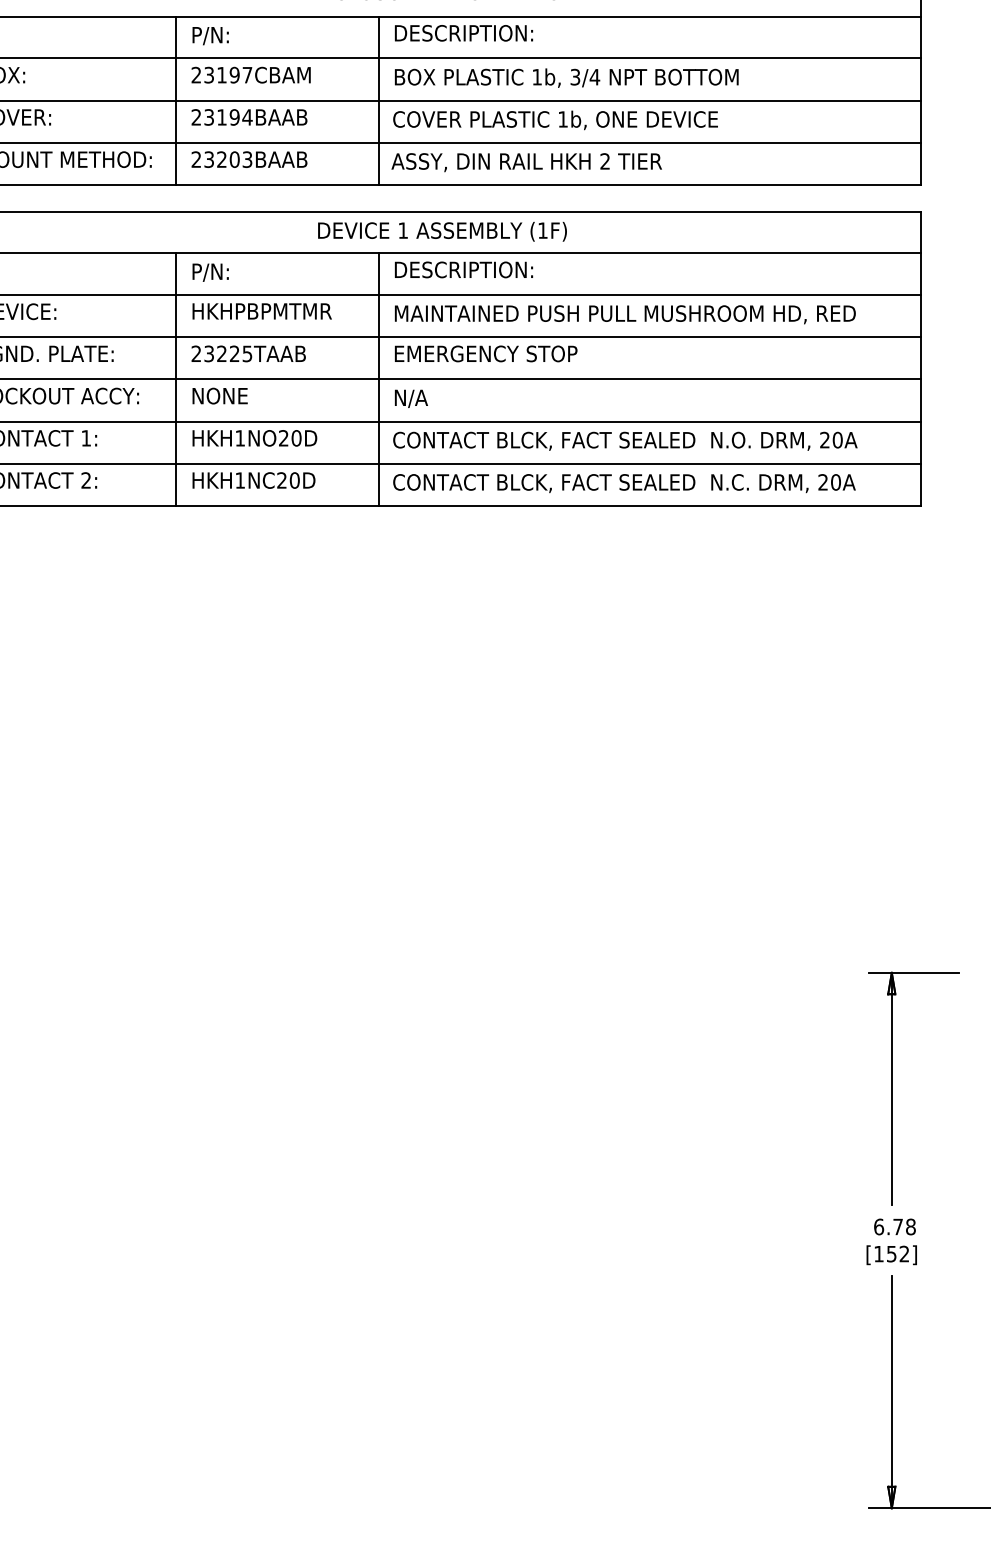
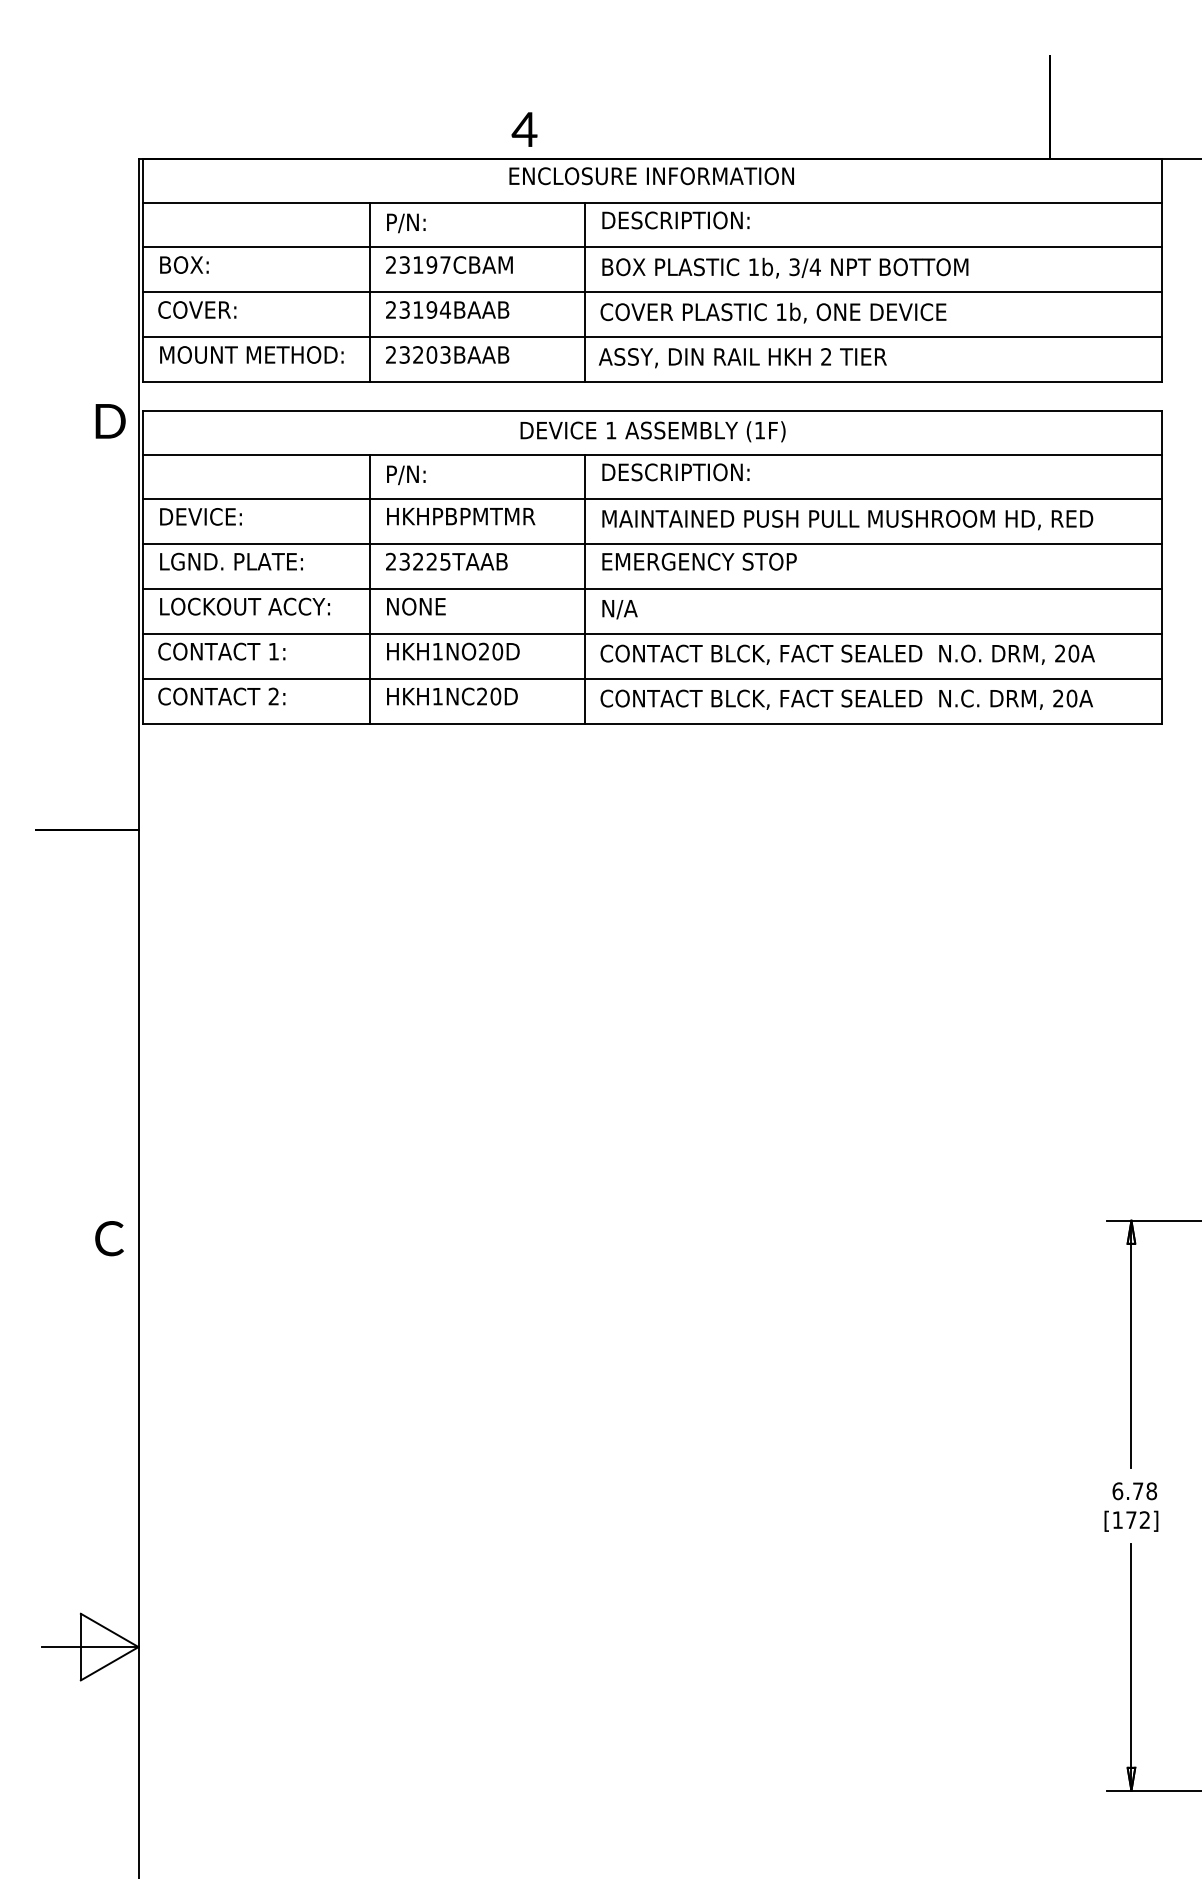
text: (891, 1254) -> (1131, 1520), [152] -> [172]

